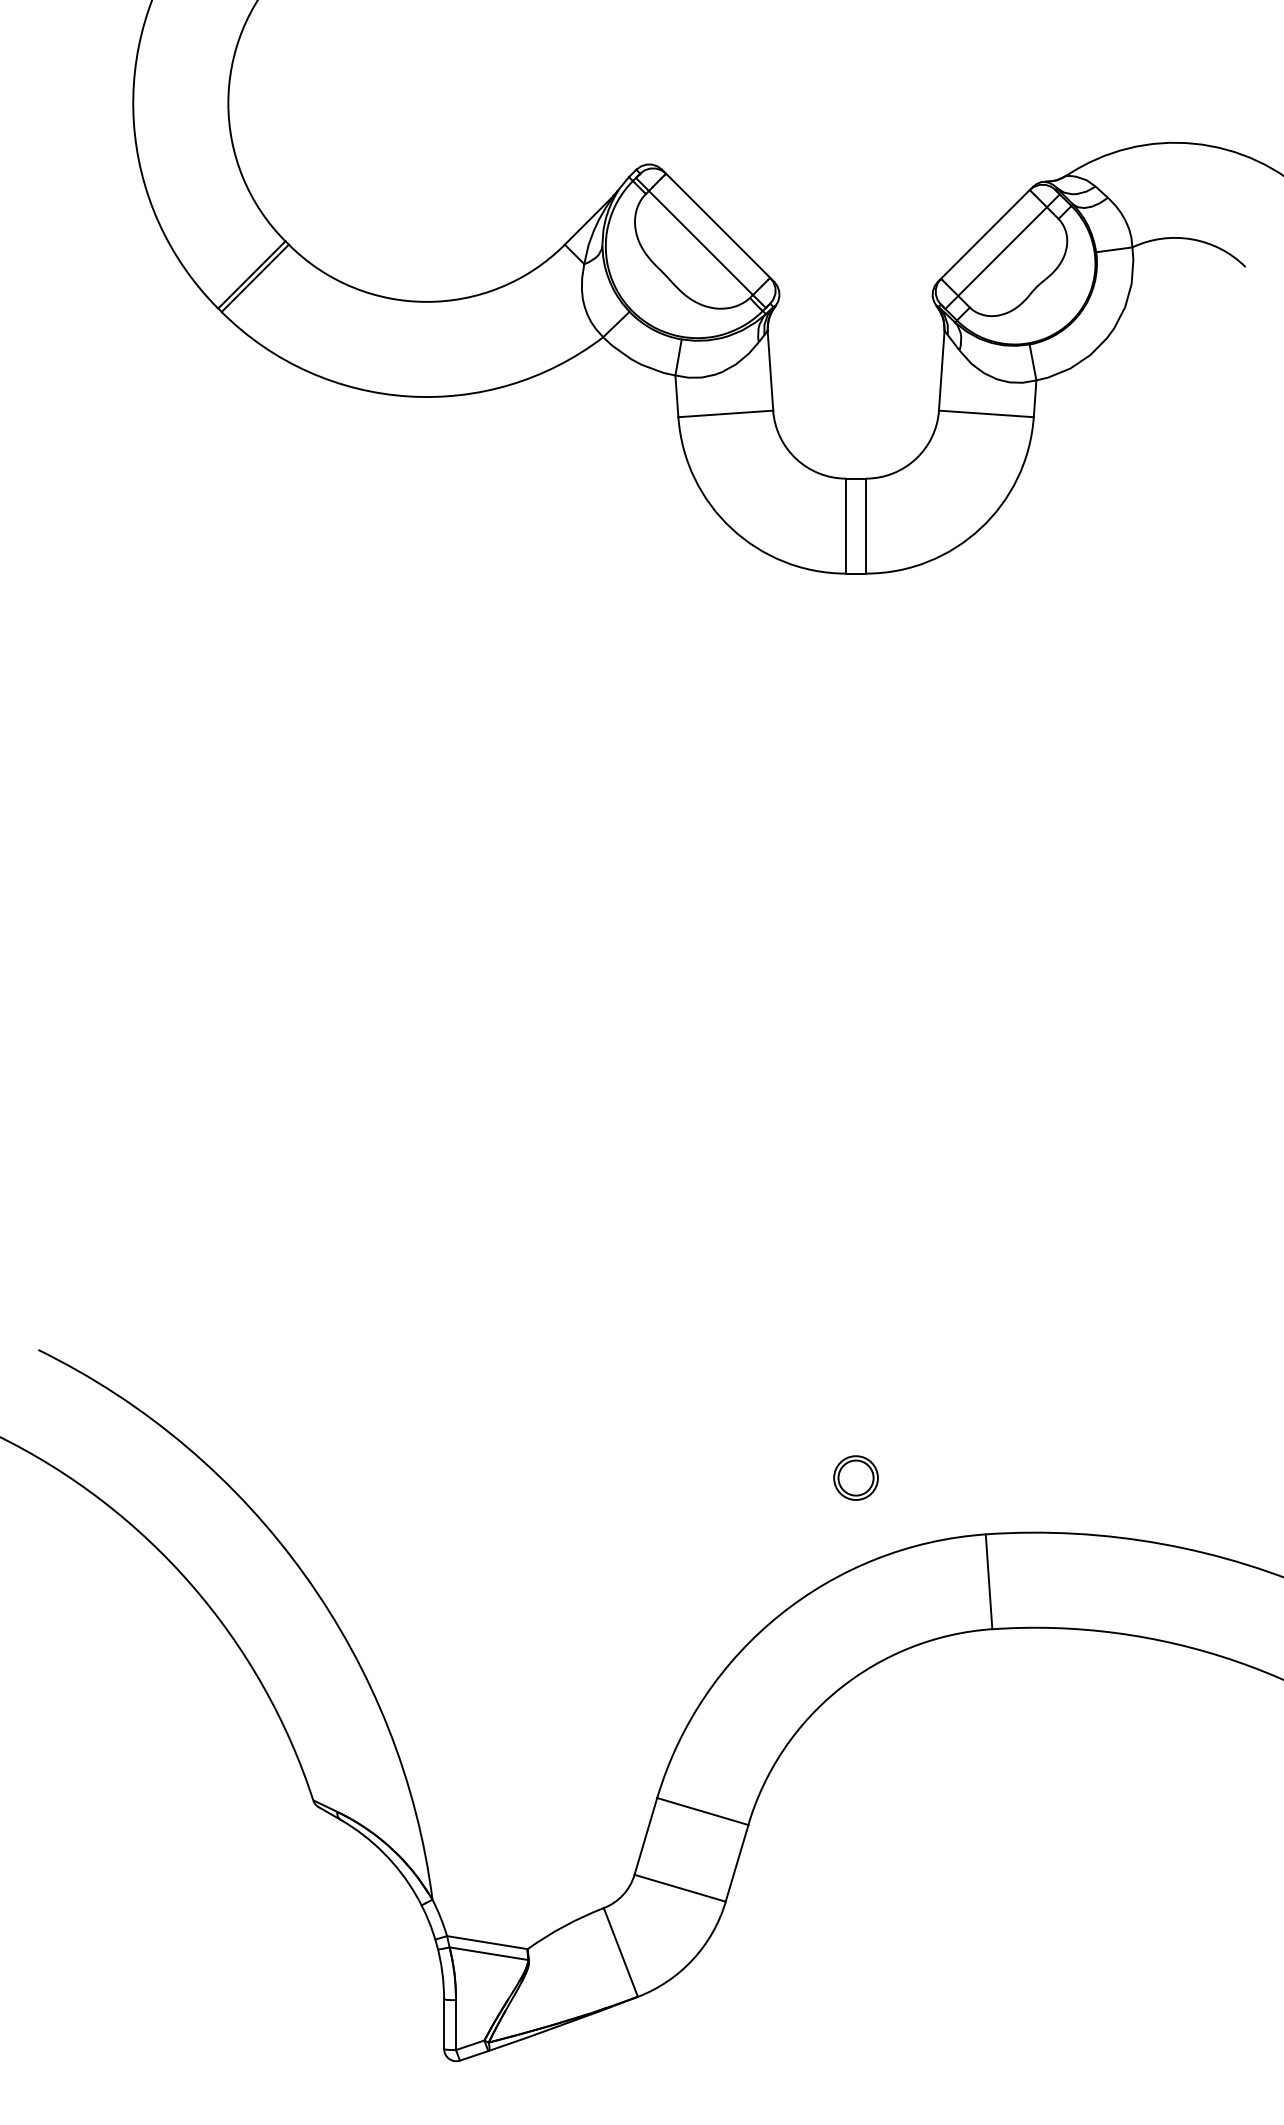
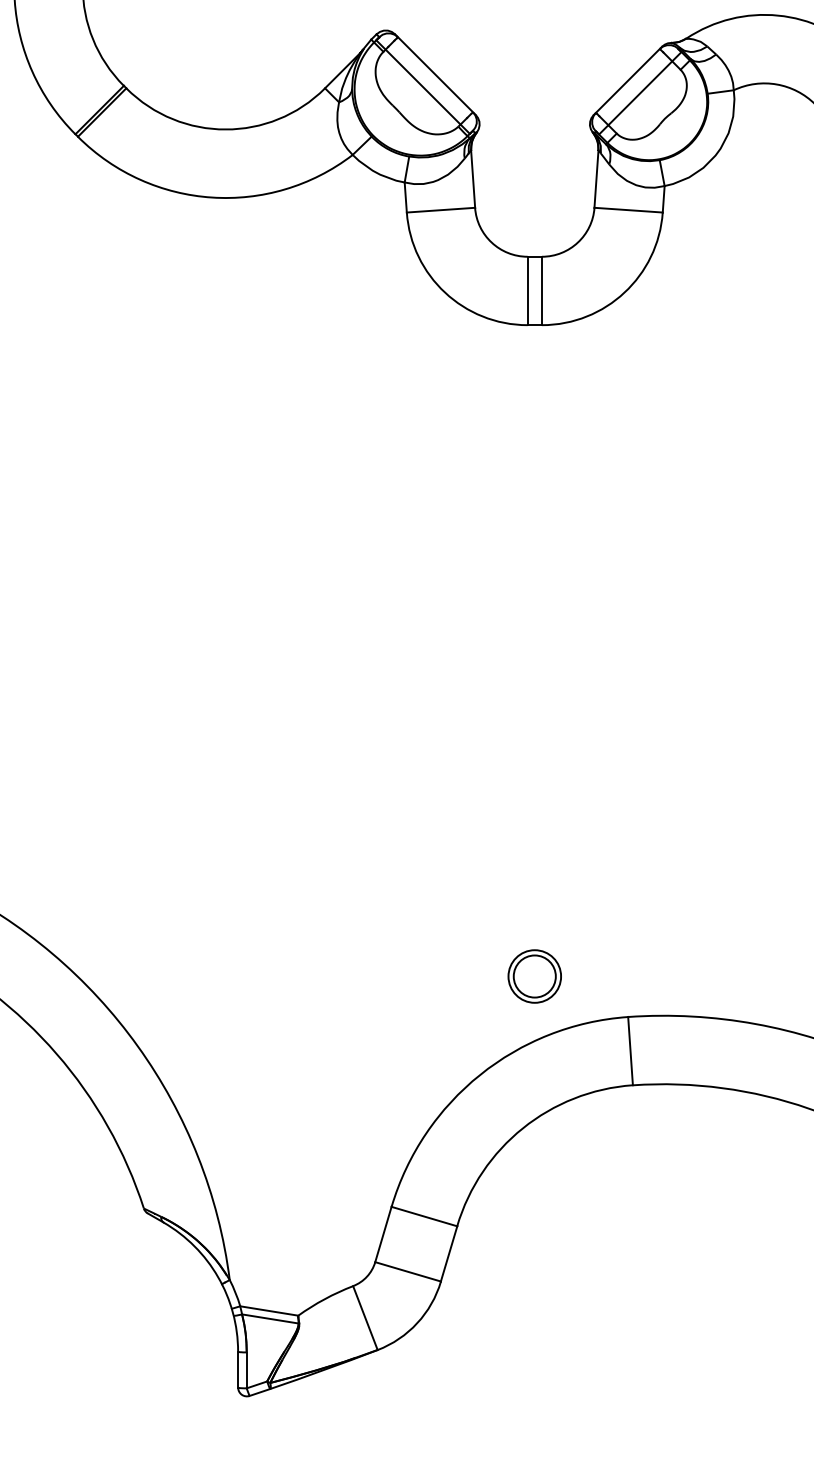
part: (855, 1477) -> (534, 976), size x1.67

